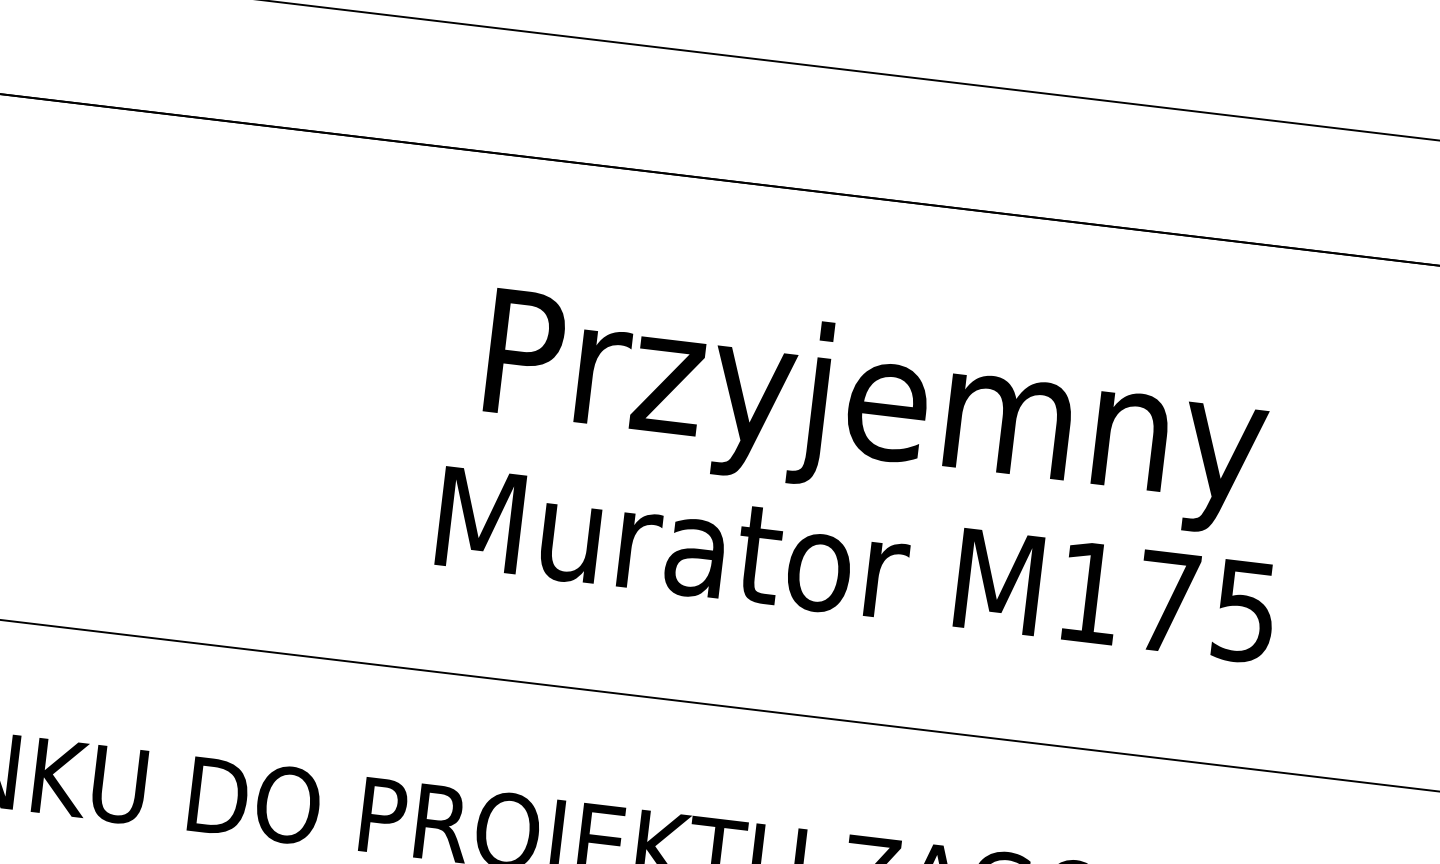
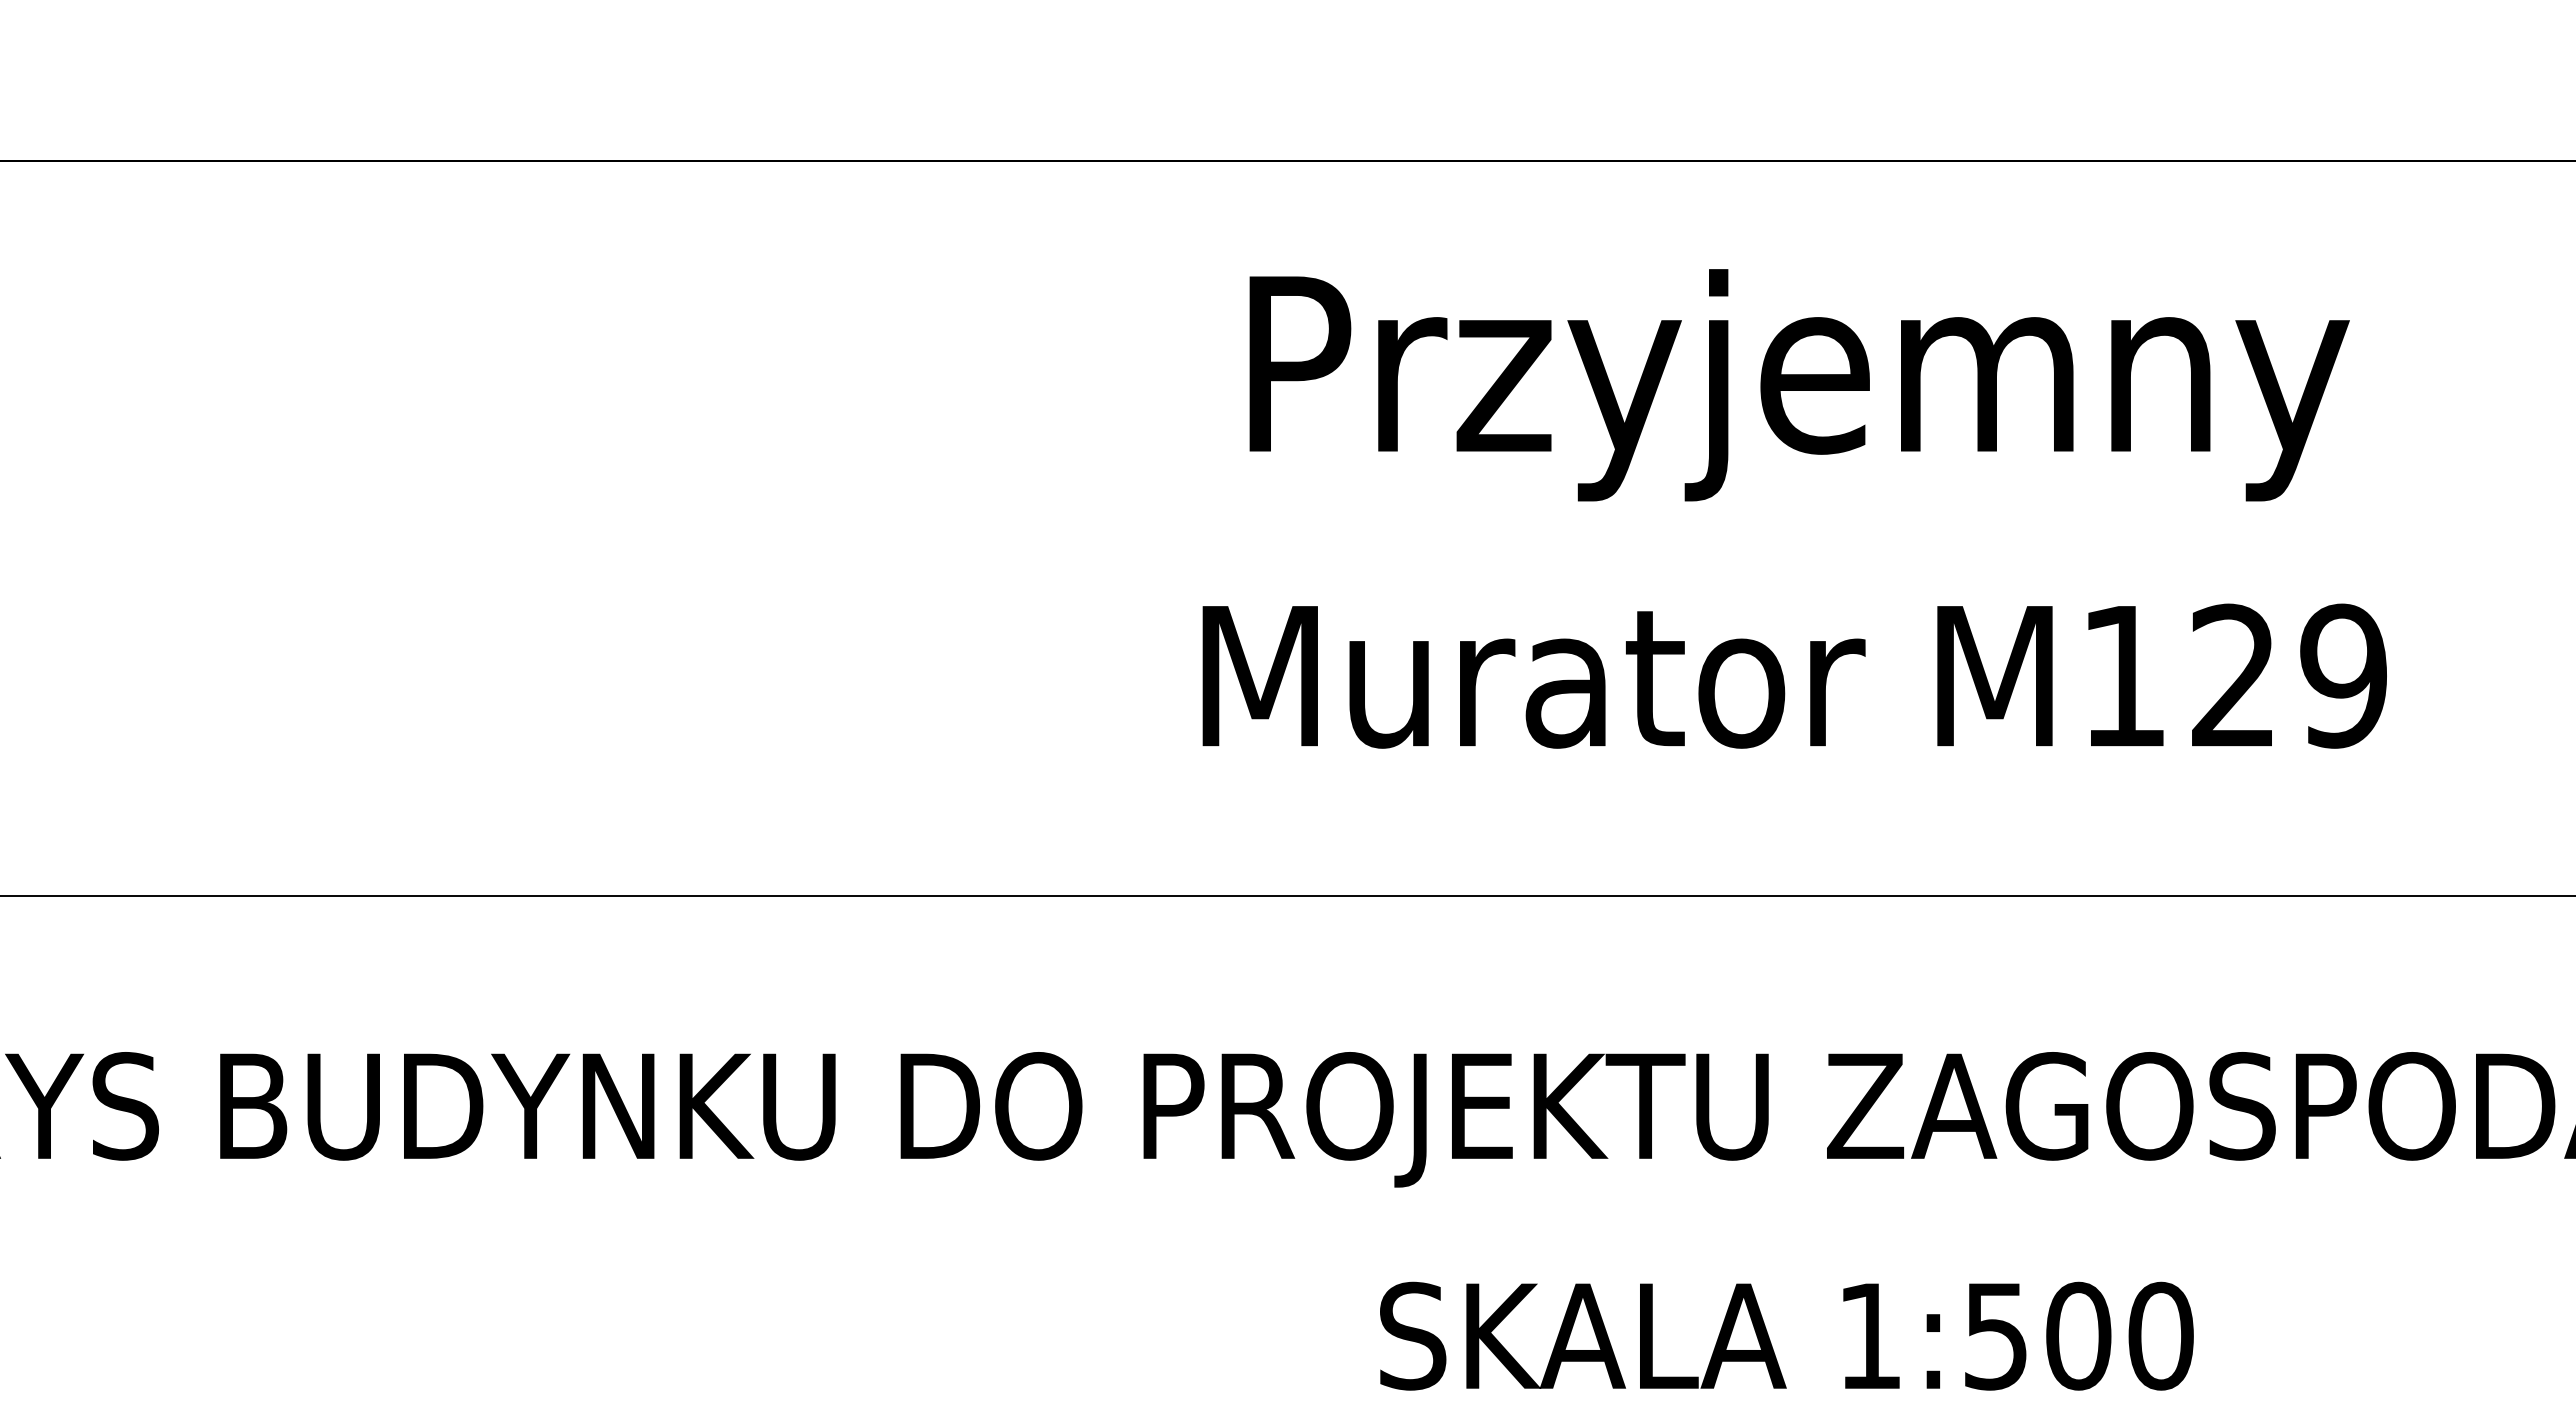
text: (875, 410) -> (1799, 385), moved
text: (1206, 606) -> (2289, 675), M175 -> M129

